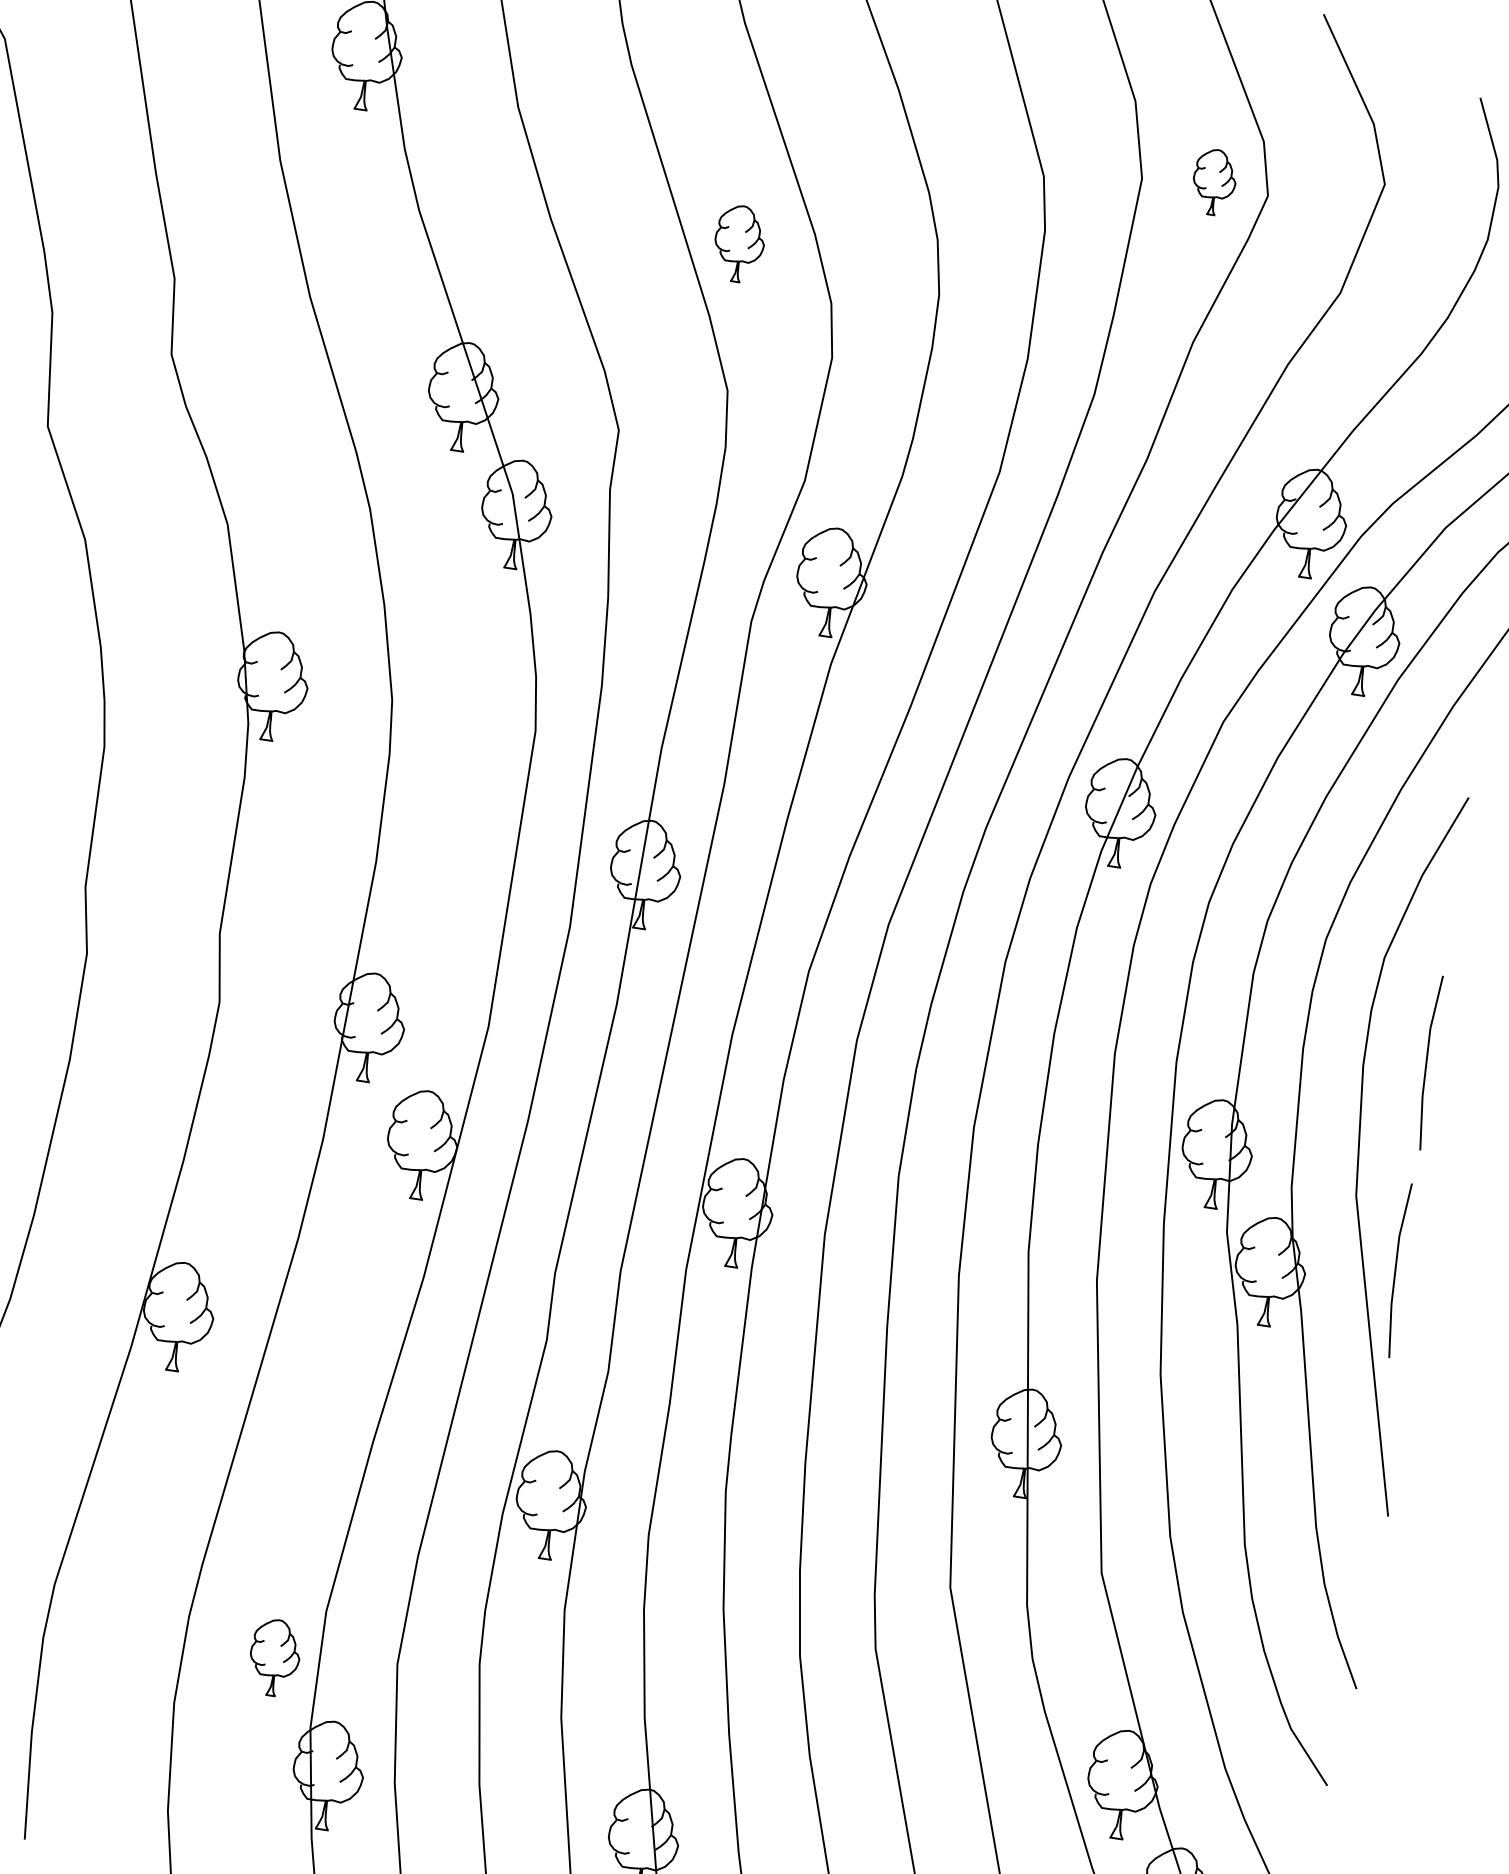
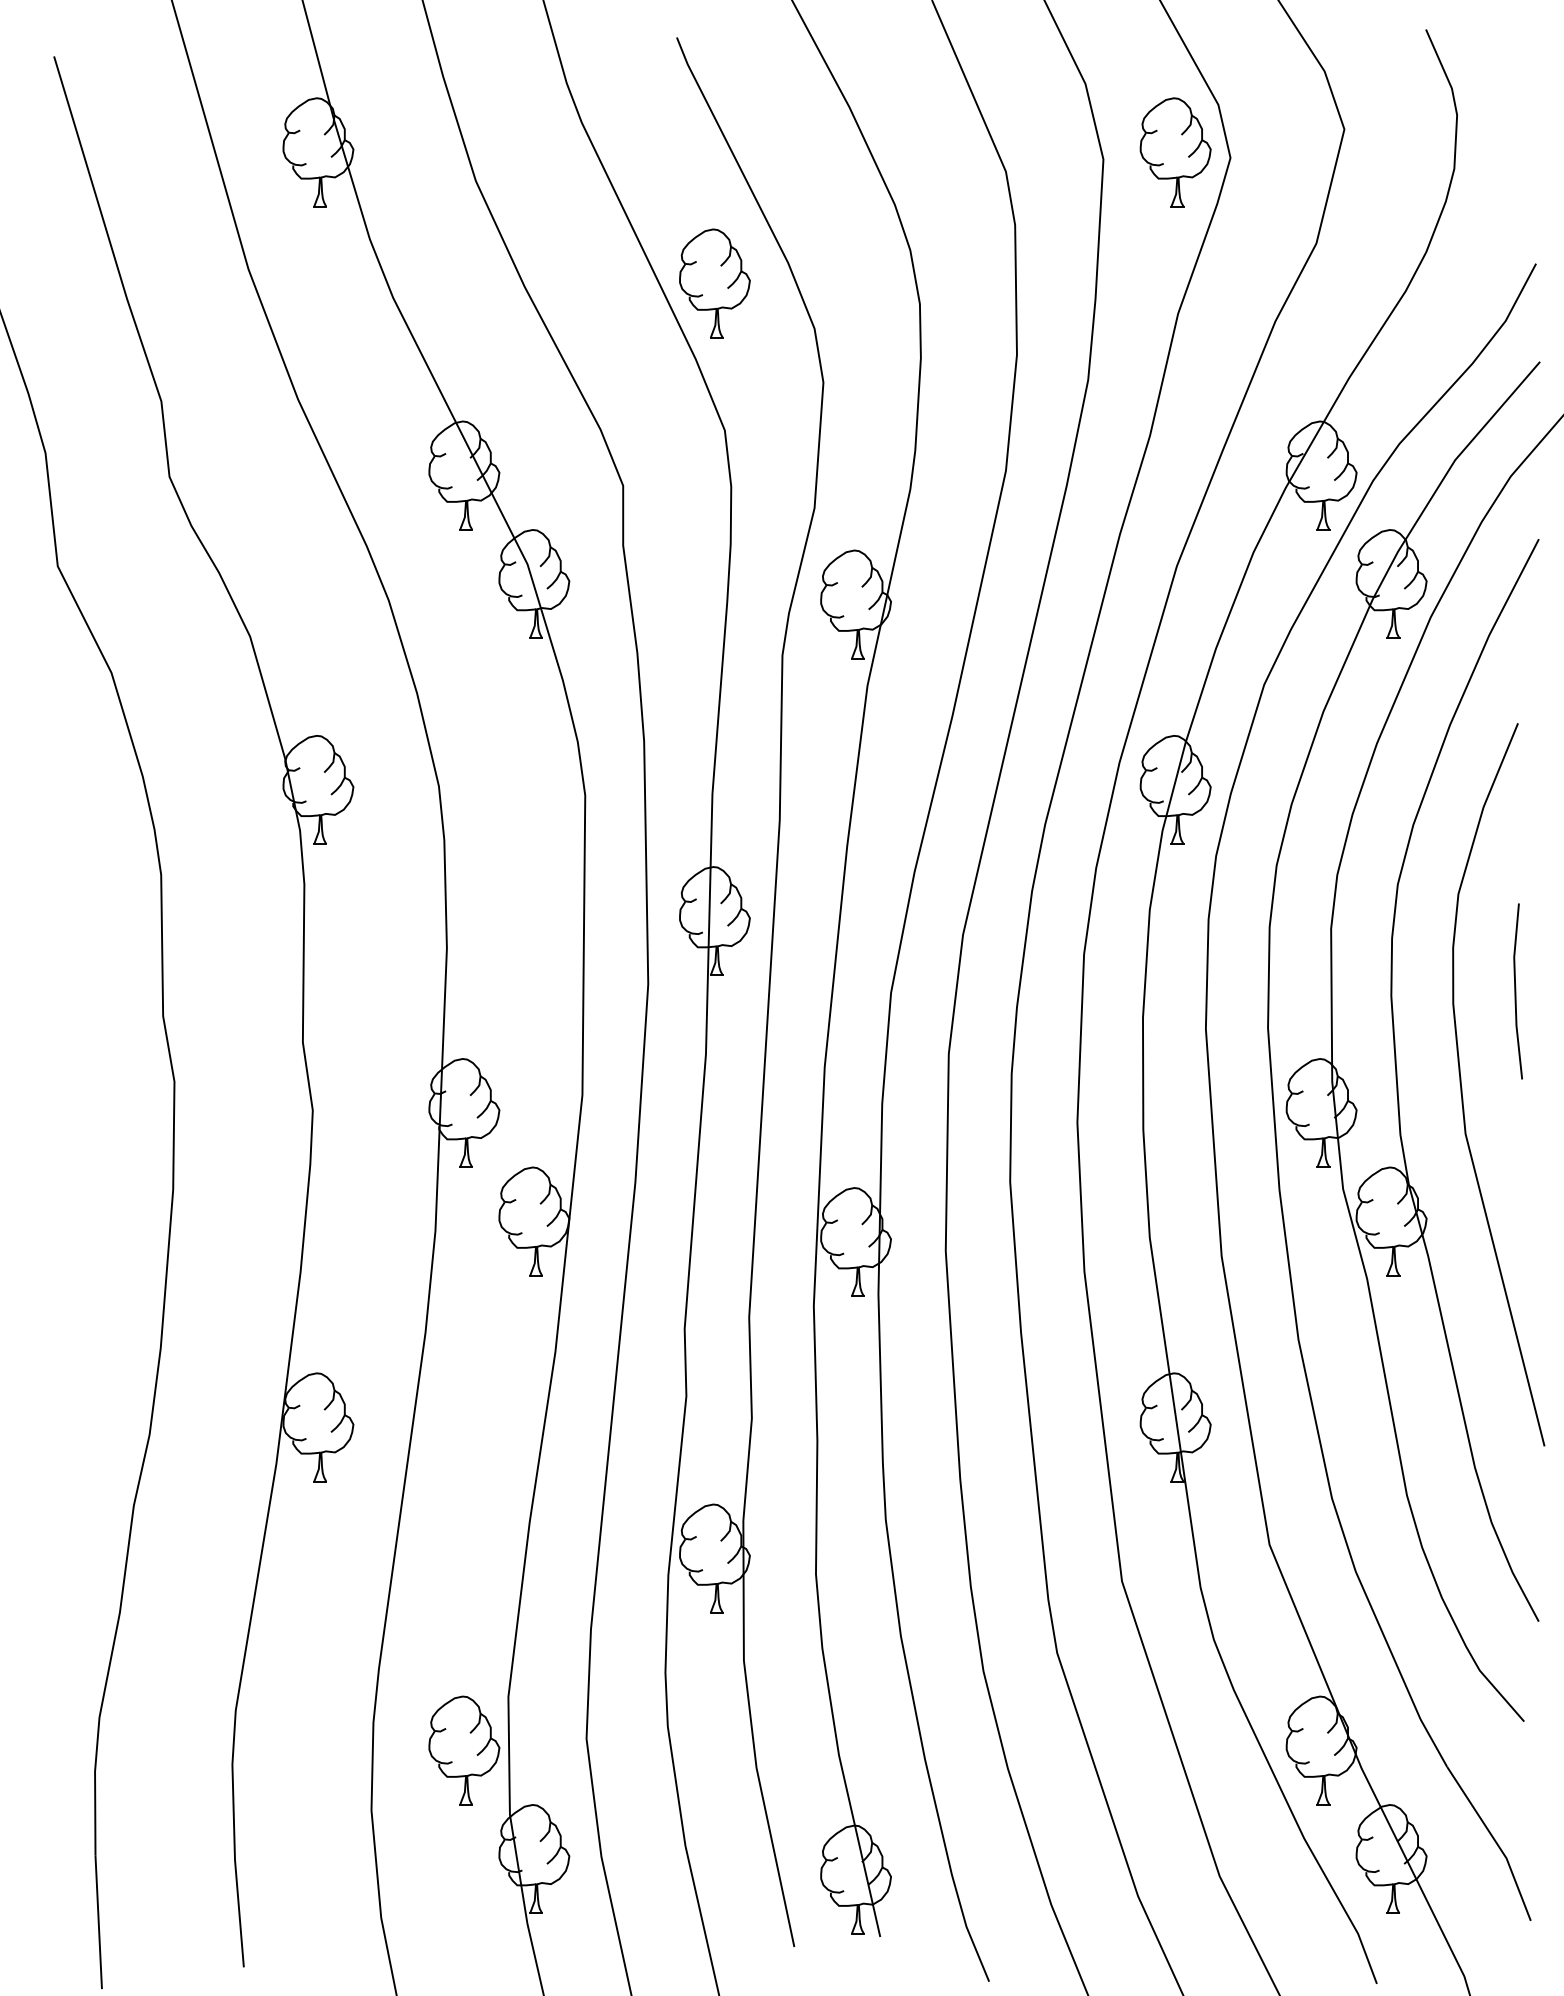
part: (1214, 182) -> (1175, 152), size x1.67
part: (739, 243) -> (714, 283), size x1.43
line: (1396, 1270) -> (1516, 1201), removed
part: (275, 1657) -> (464, 1750), size x1.43

